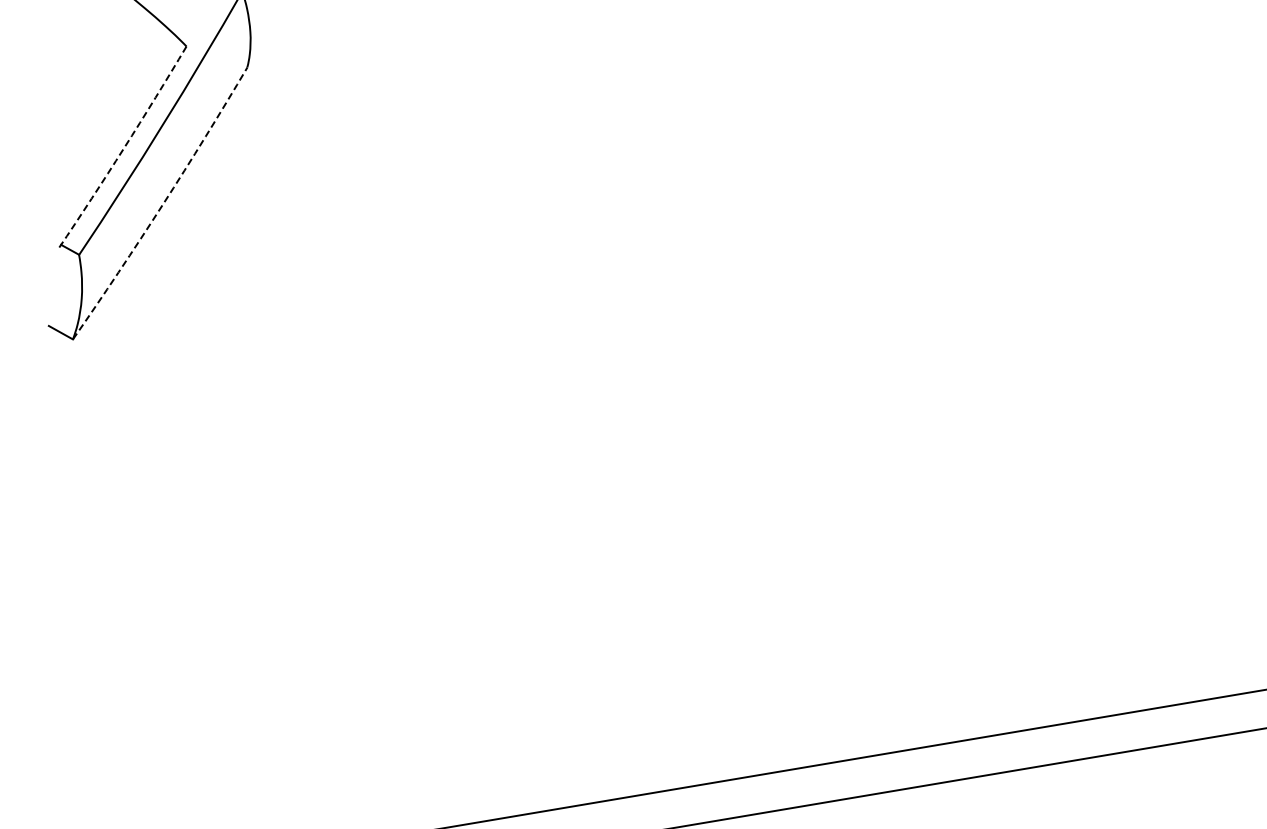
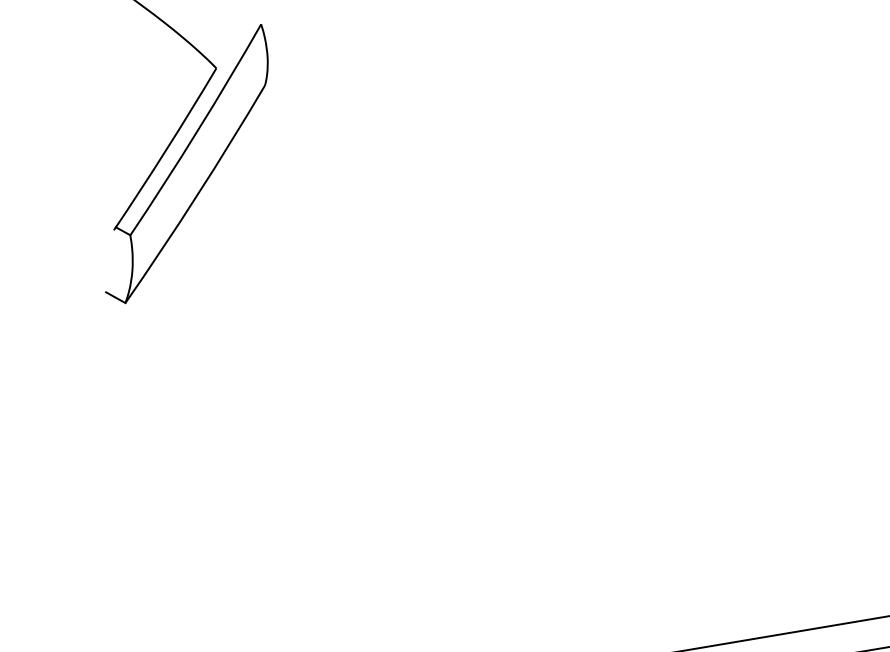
arc: (123, 148) -> (165, 150), dashed -> solid
arc: (162, 204) -> (197, 194), dashed -> solid

